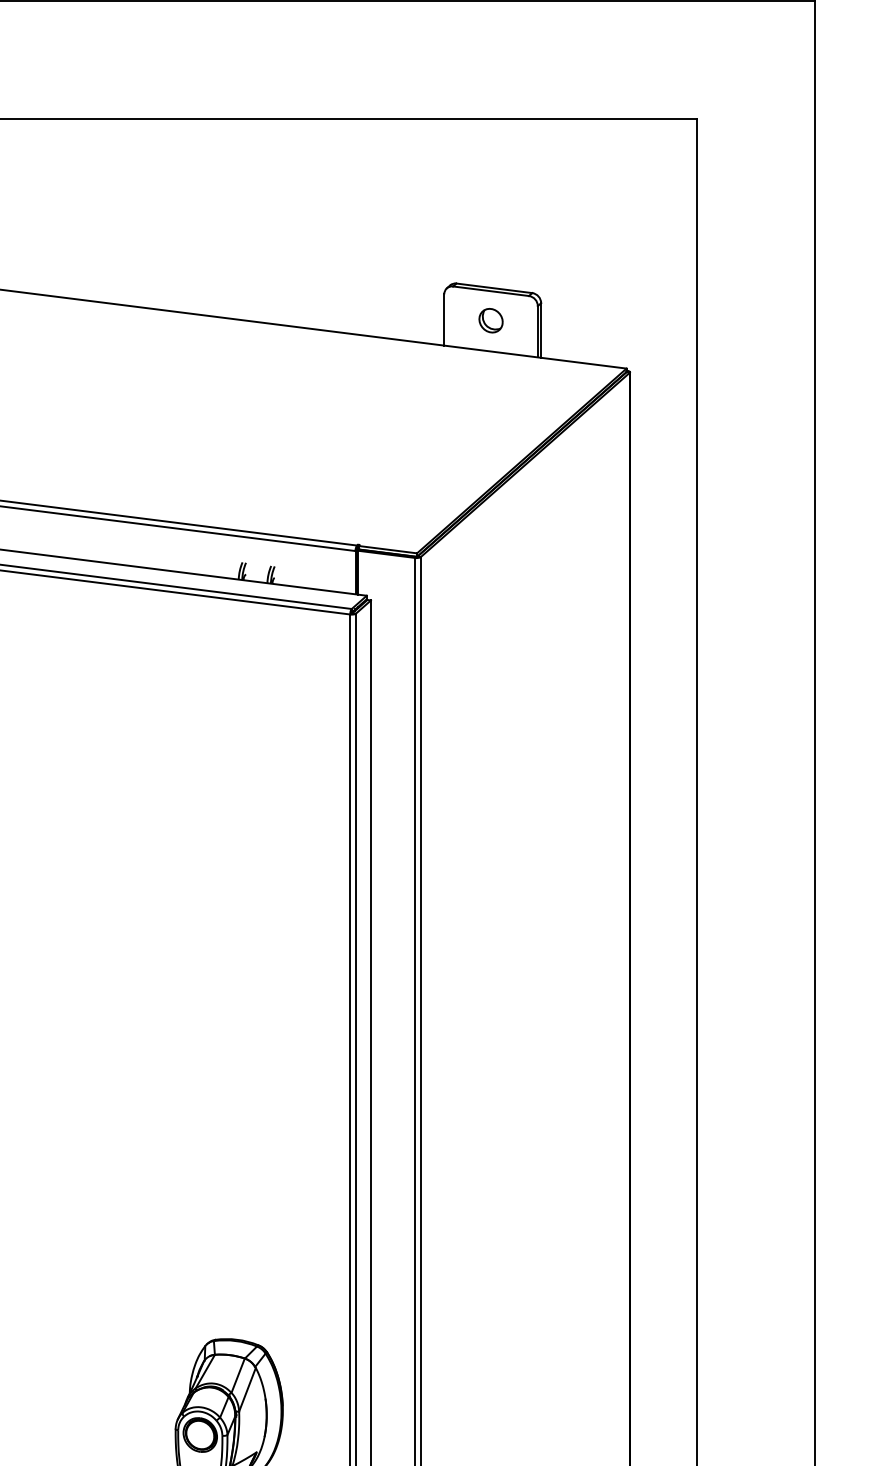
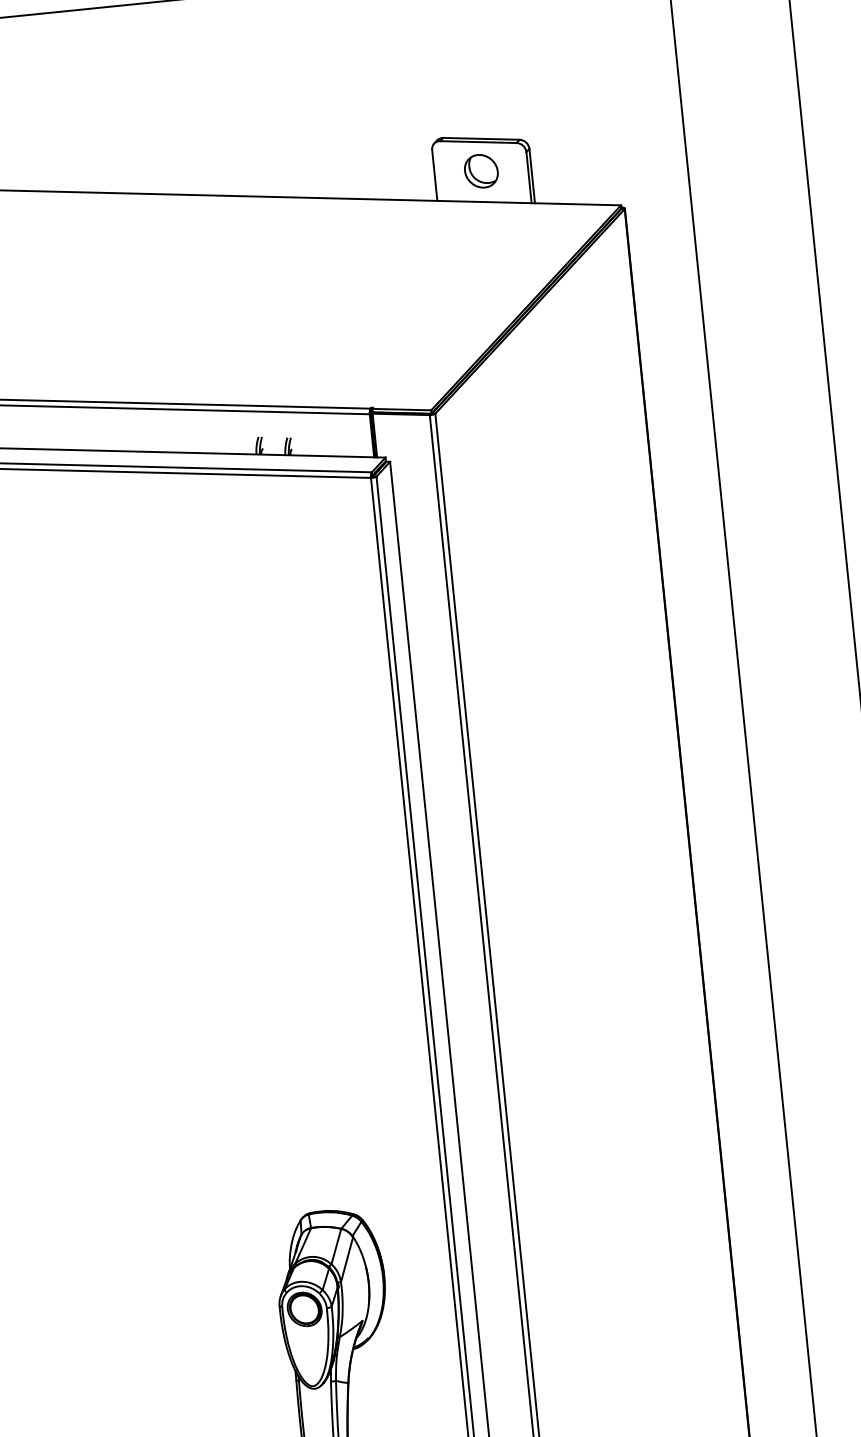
part: (490, 320) -> (480, 171), size x1.4

